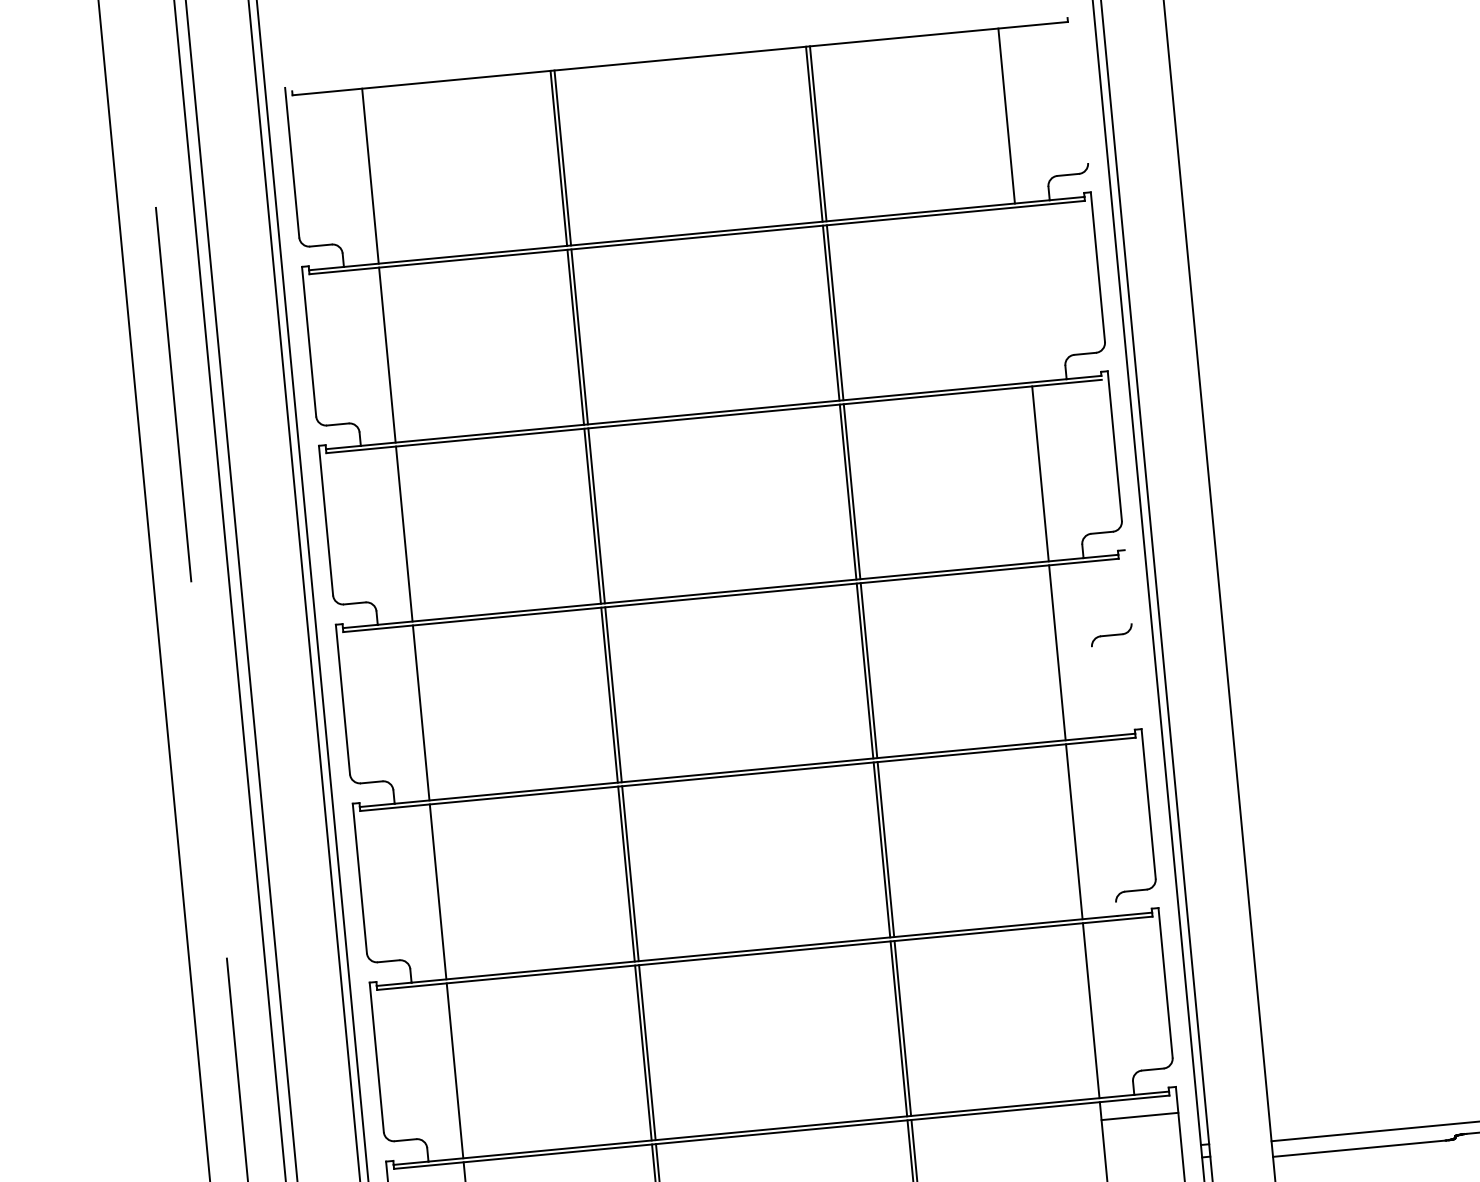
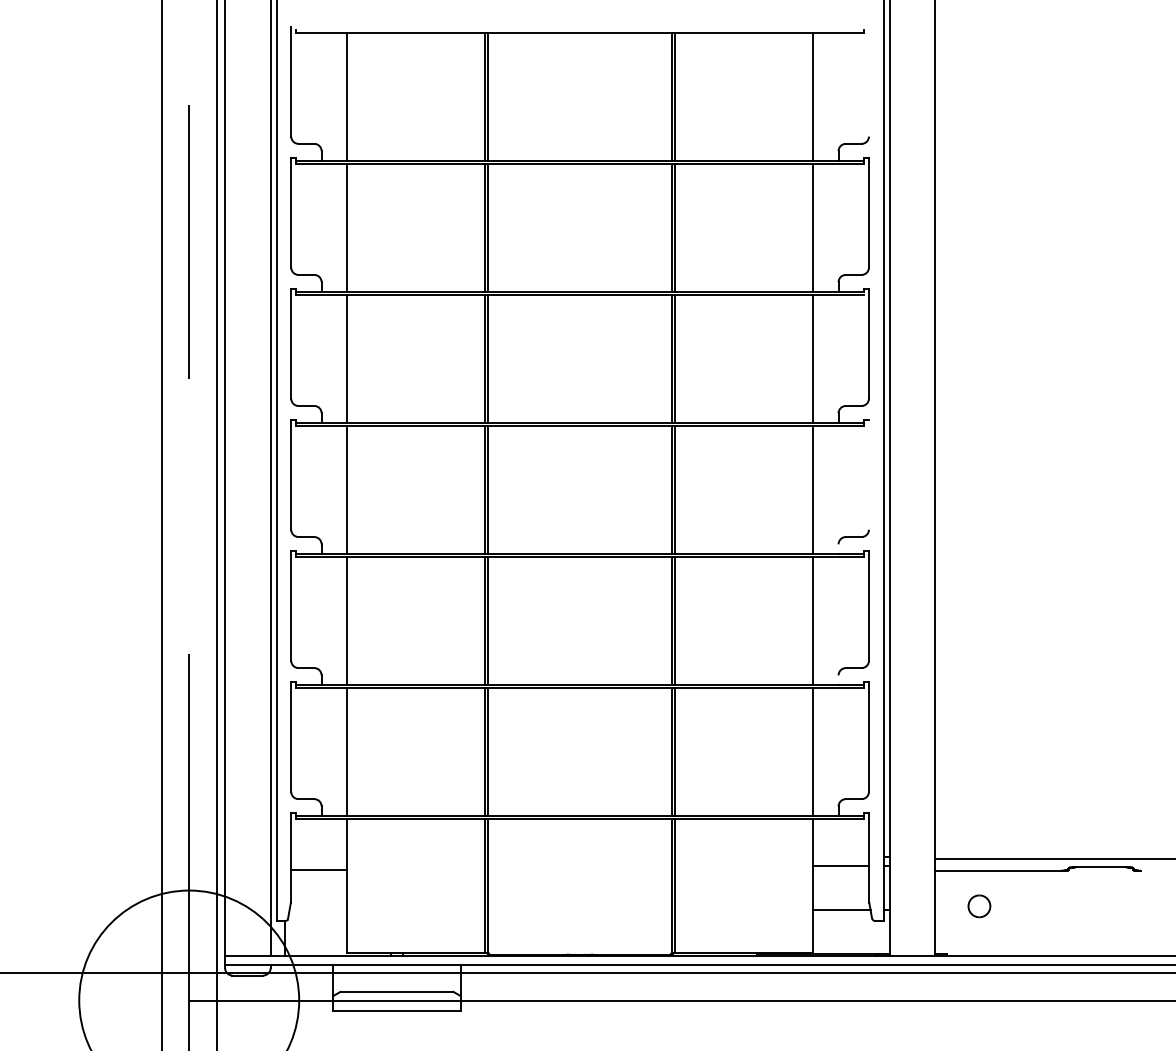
line: (1024, 294) -> (813, 227), added
part: (1111, 634) -> (853, 536), moved
line: (1140, 1116) -> (841, 866), moved

